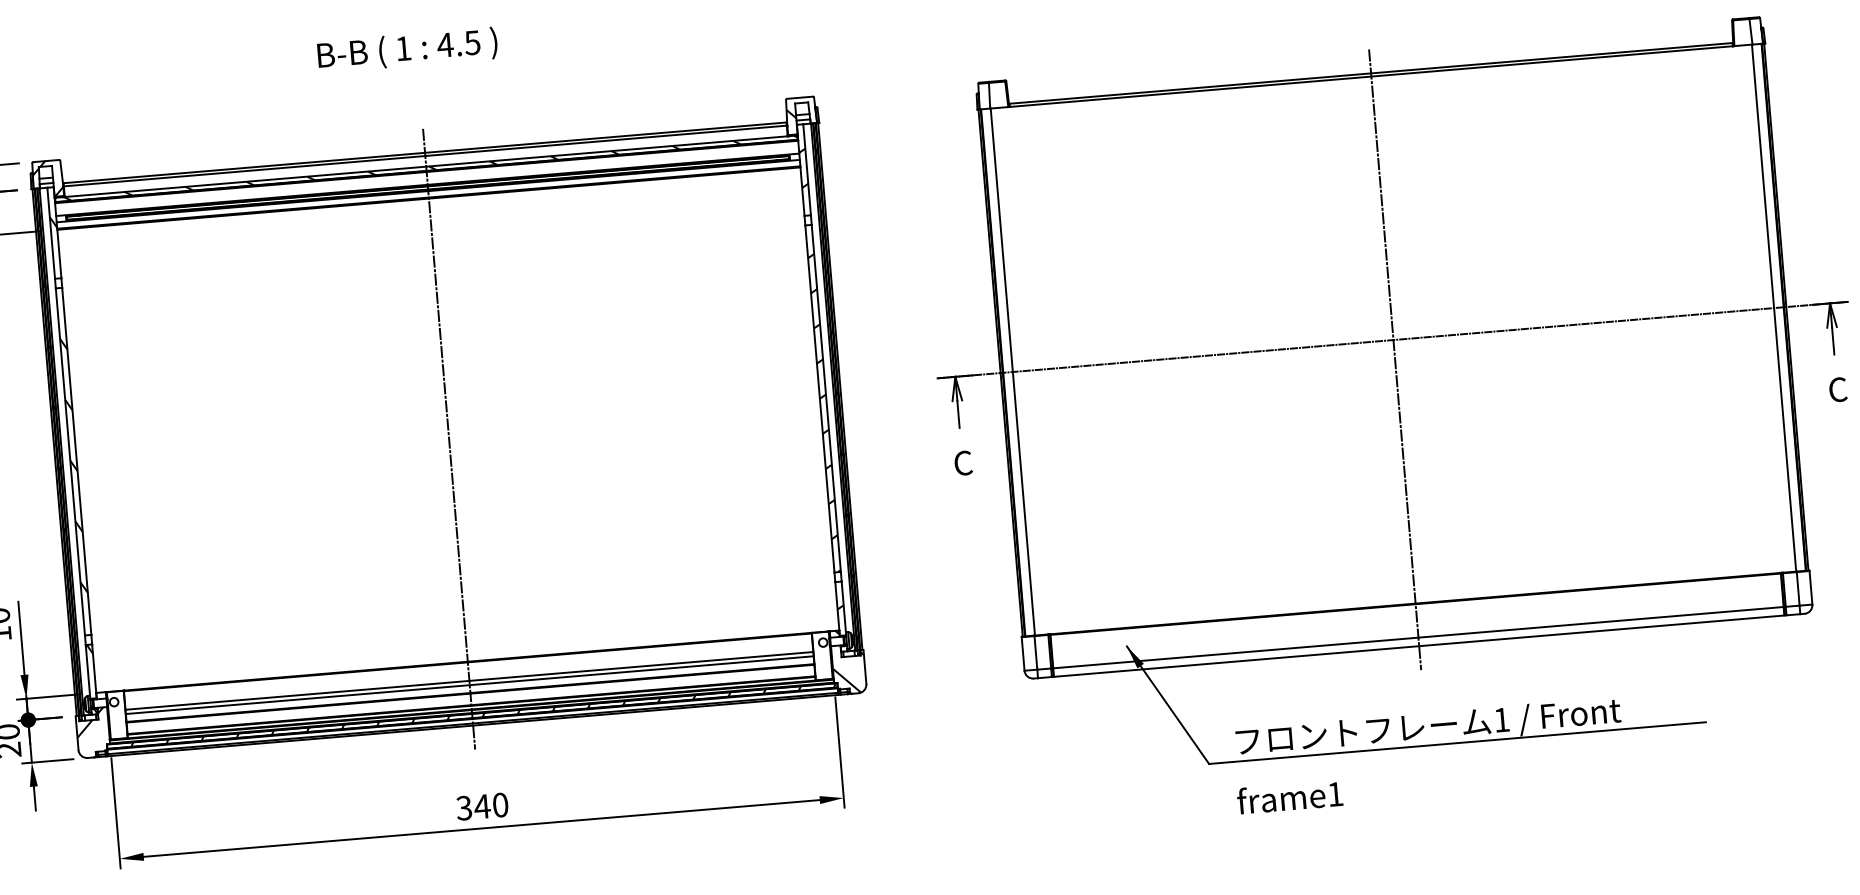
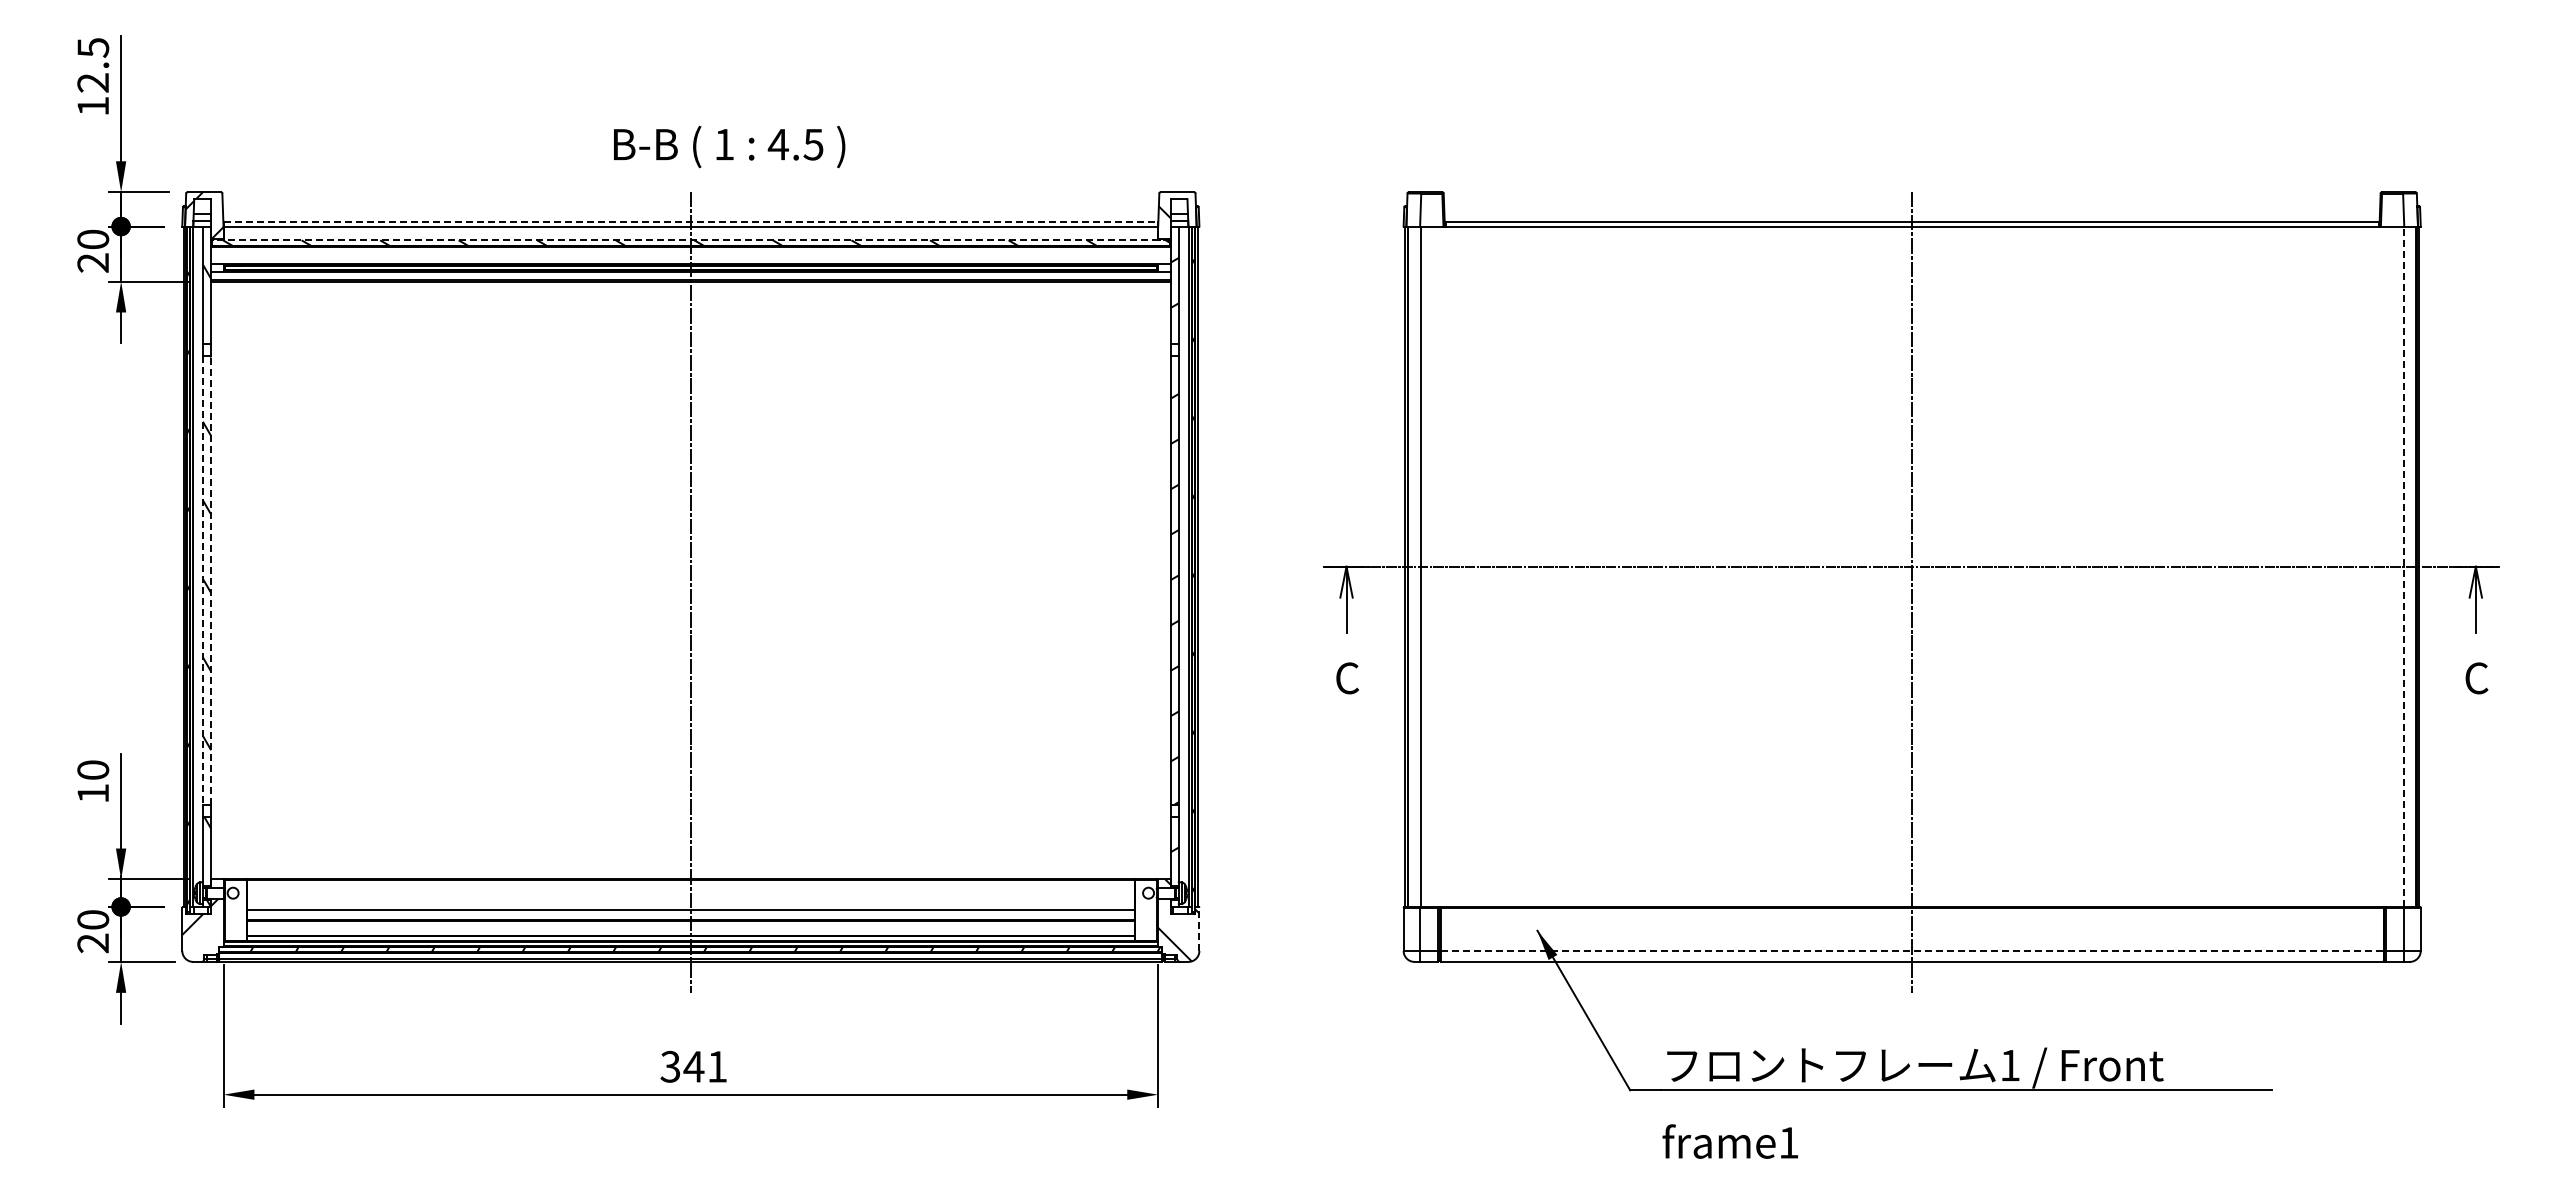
text: (407, 49) -> (729, 146), moved
line: (424, 152) -> (690, 222), solid -> dashed
line: (425, 166) -> (690, 240), solid -> dashed
line: (1774, 307) -> (2403, 566), solid -> dashed
line: (77, 461) -> (211, 580), solid -> dashed
line: (70, 462) -> (202, 581), solid -> dashed
line: (1418, 637) -> (1912, 950), solid -> dashed
line: (865, 667) -> (1199, 929), solid -> dashed
line: (469, 681) -> (690, 904), removed
text: (500, 804) -> (717, 1066), 340 -> 341

